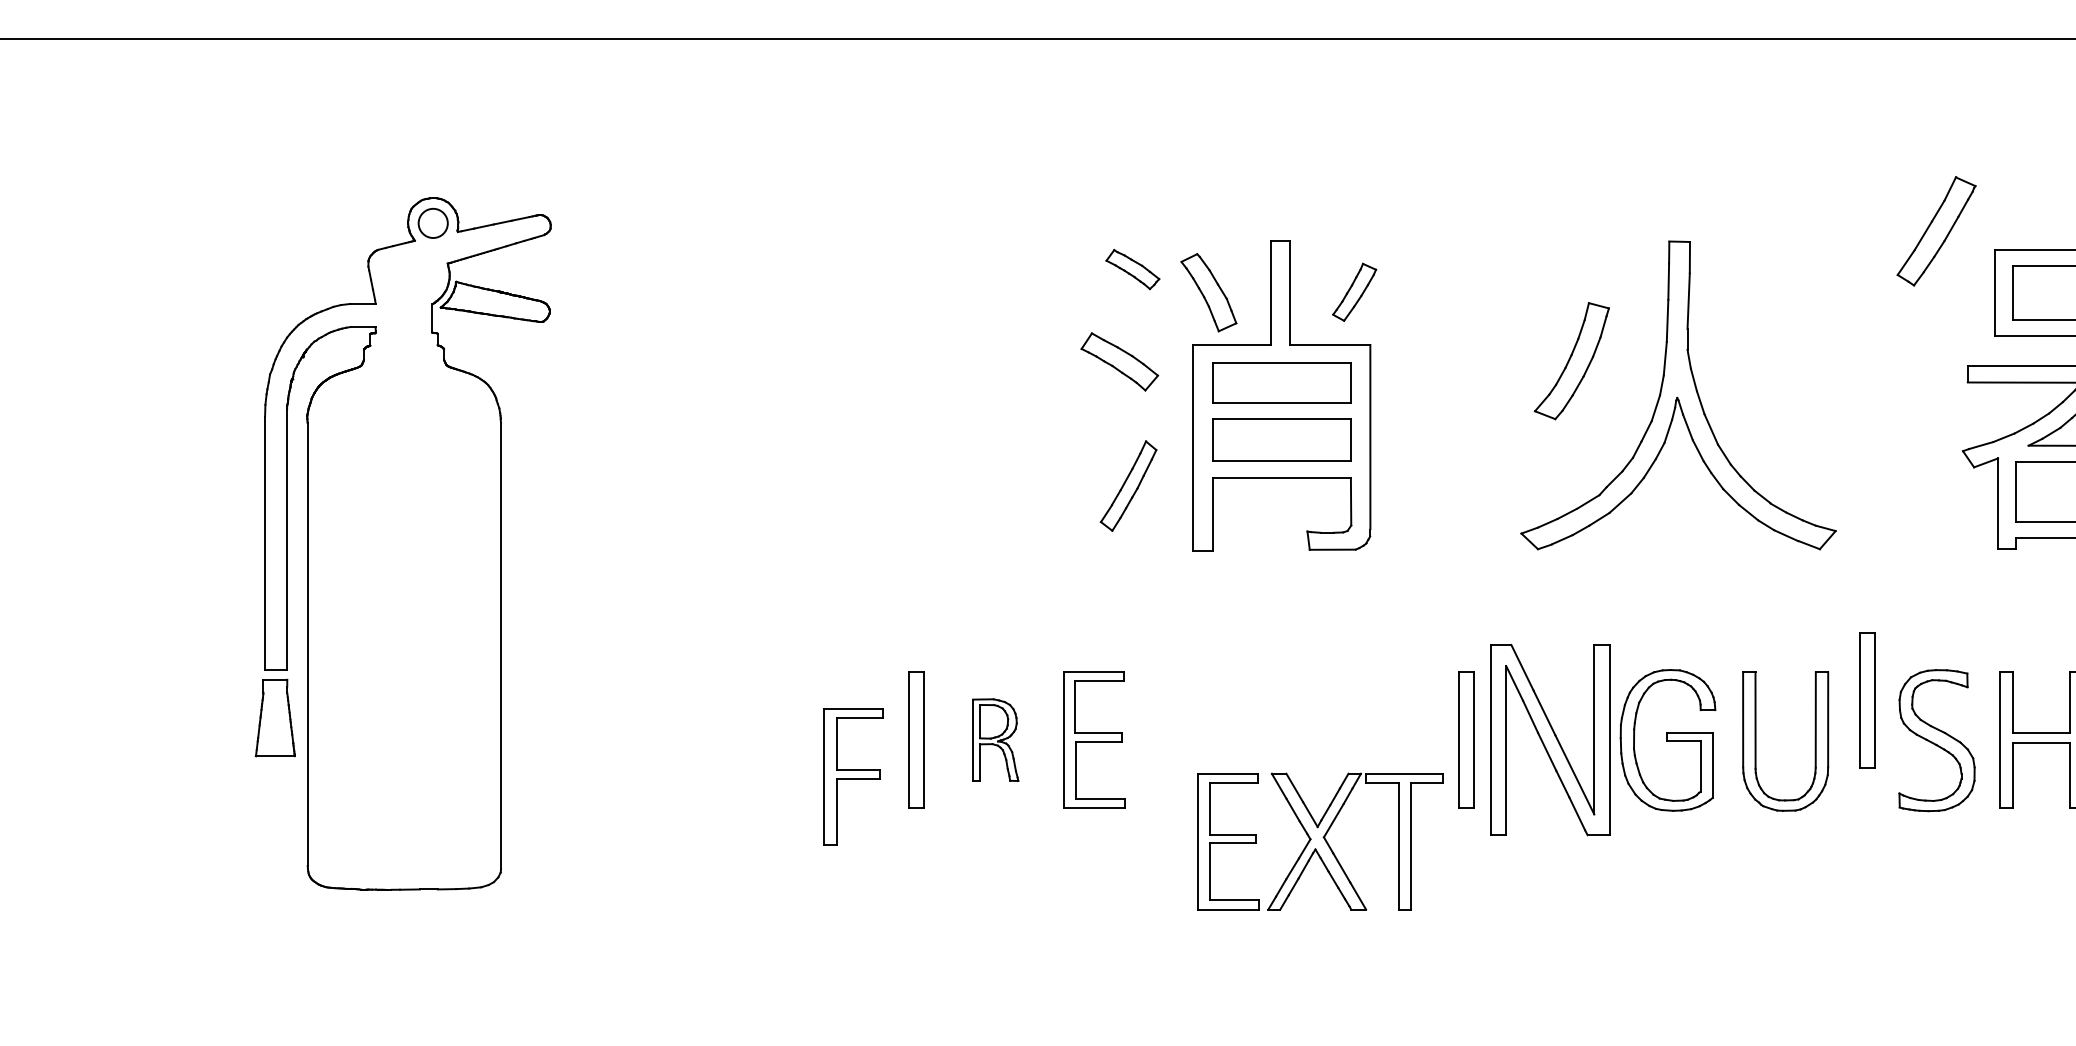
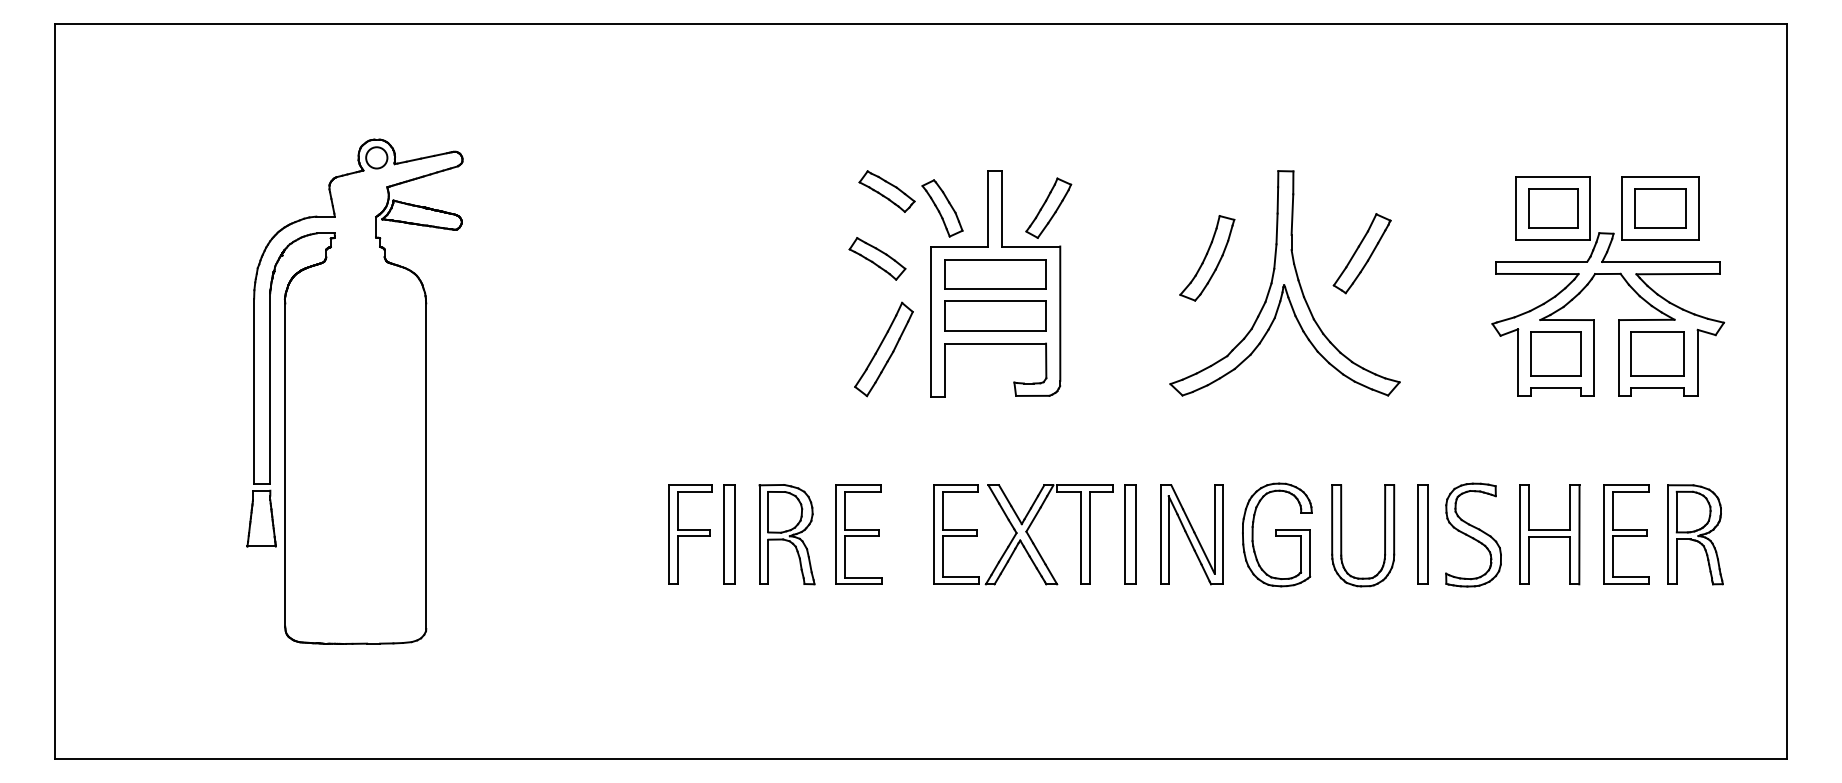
part: (1935, 231) -> (1361, 253), moved
part: (1132, 269) -> (886, 191), size x1.43
part: (1354, 291) -> (1048, 207), size x1.43
part: (1127, 486) -> (883, 349), size x1.43
part: (1867, 700) -> (1422, 534), moved
part: (994, 739) -> (786, 534), size x1.67
part: (1550, 739) -> (1191, 534), size x0.71
part: (853, 776) -> (690, 534), moved
part: (1319, 841) -> (1023, 534), moved

